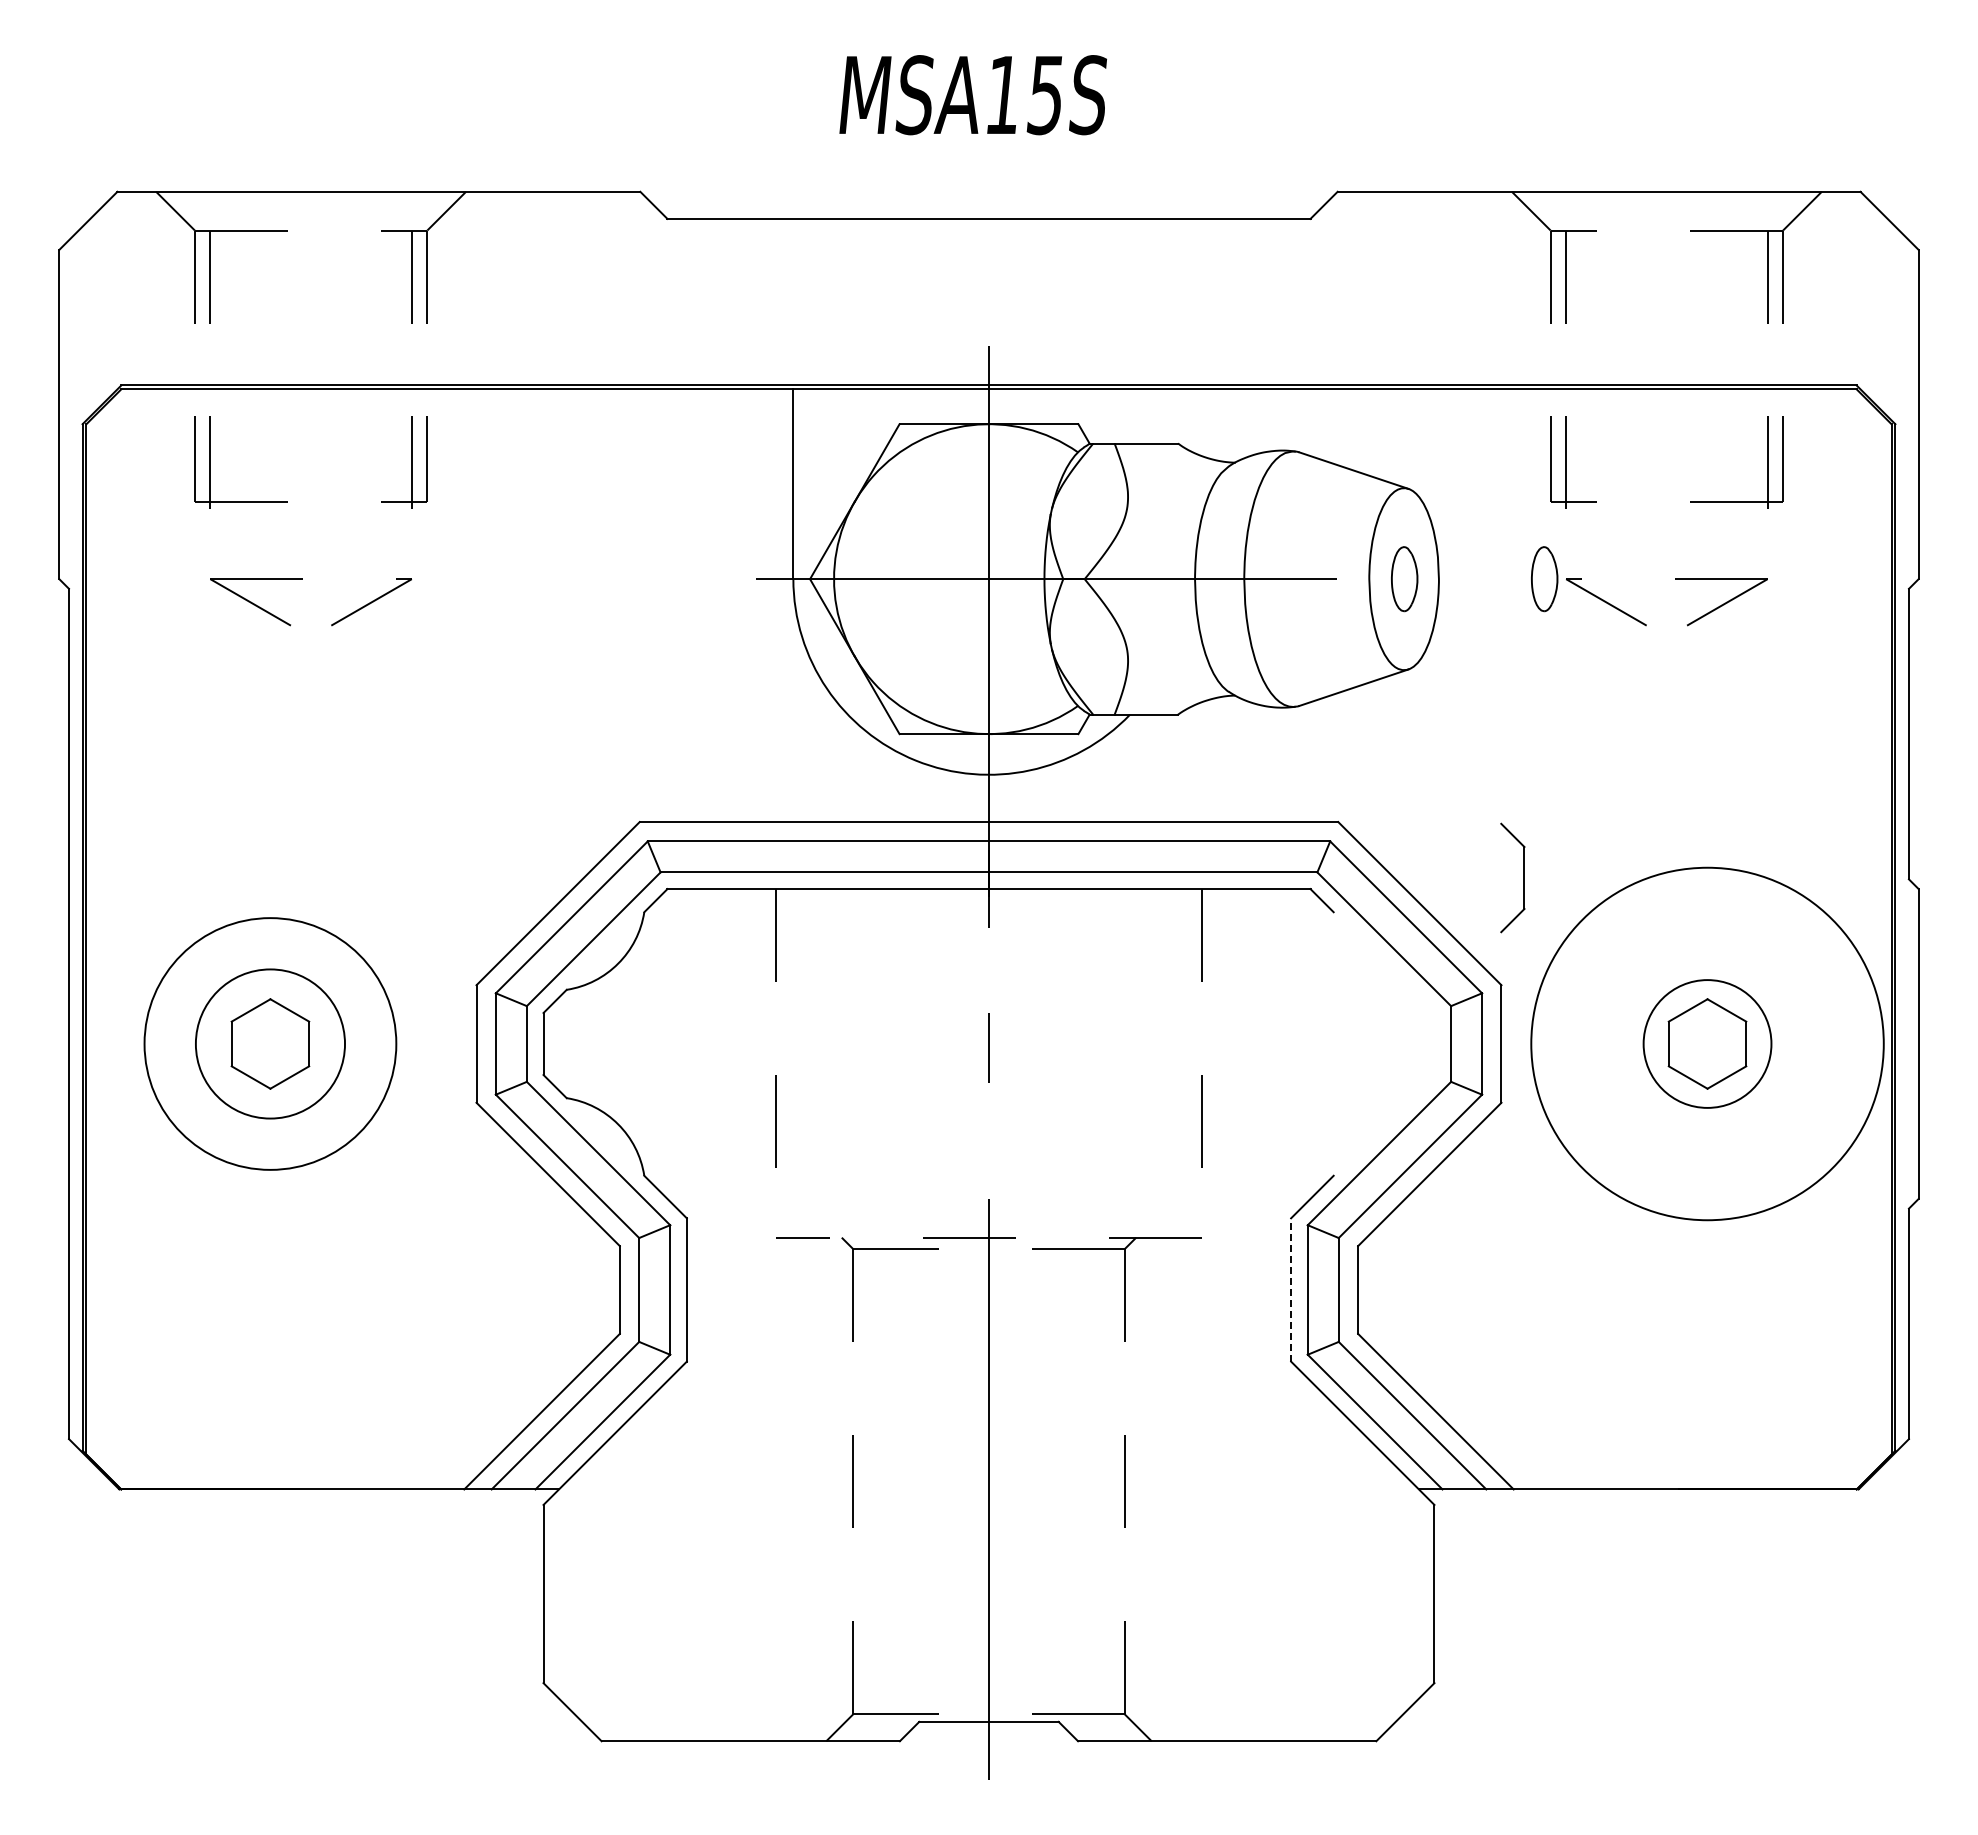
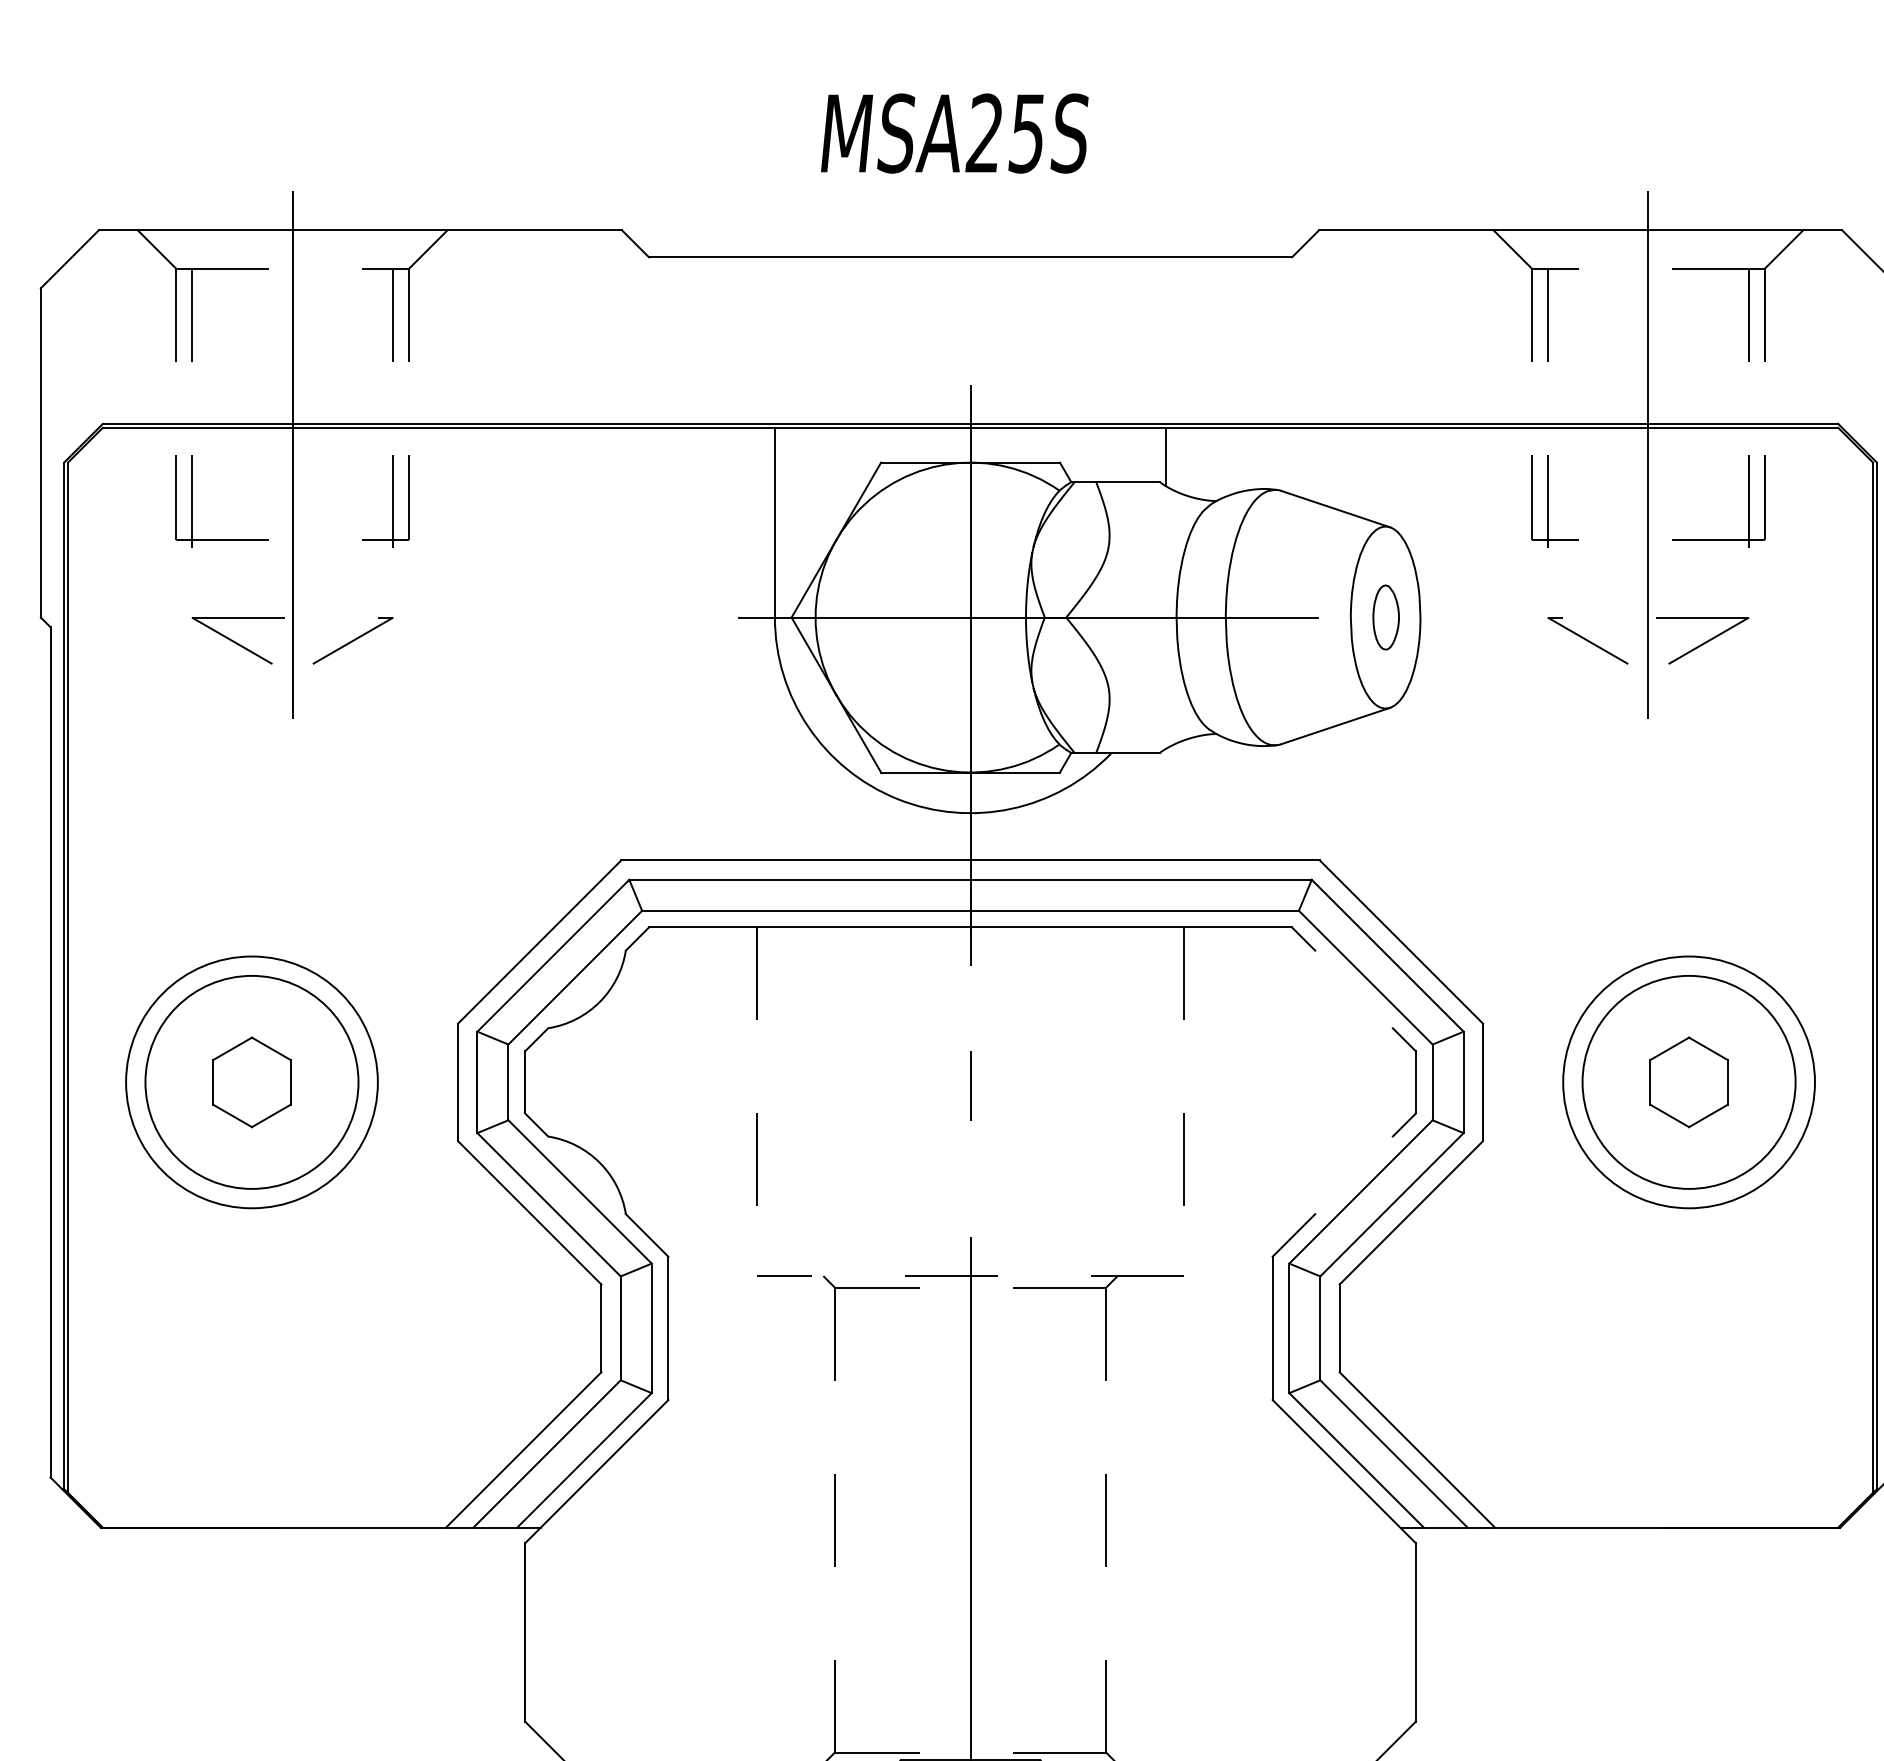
text: (1001, 94) -> (983, 132), MSA15S -> MSA25S
line: (311, 416) -> (293, 454), added
line: (1666, 416) -> (1648, 454), added
line: (1184, 418) -> (1166, 456), added
part: (1544, 579) -> (1526, 617), removed
part: (1523, 877) -> (1415, 1081), moved
circle: (269, 1043) -> (251, 1081), size x1.43
circle: (1707, 1043) -> (1689, 1081), size x0.71
circle: (1707, 1043) -> (1689, 1081), size x1.67
line: (1291, 1289) -> (1273, 1327), dashed -> solid

